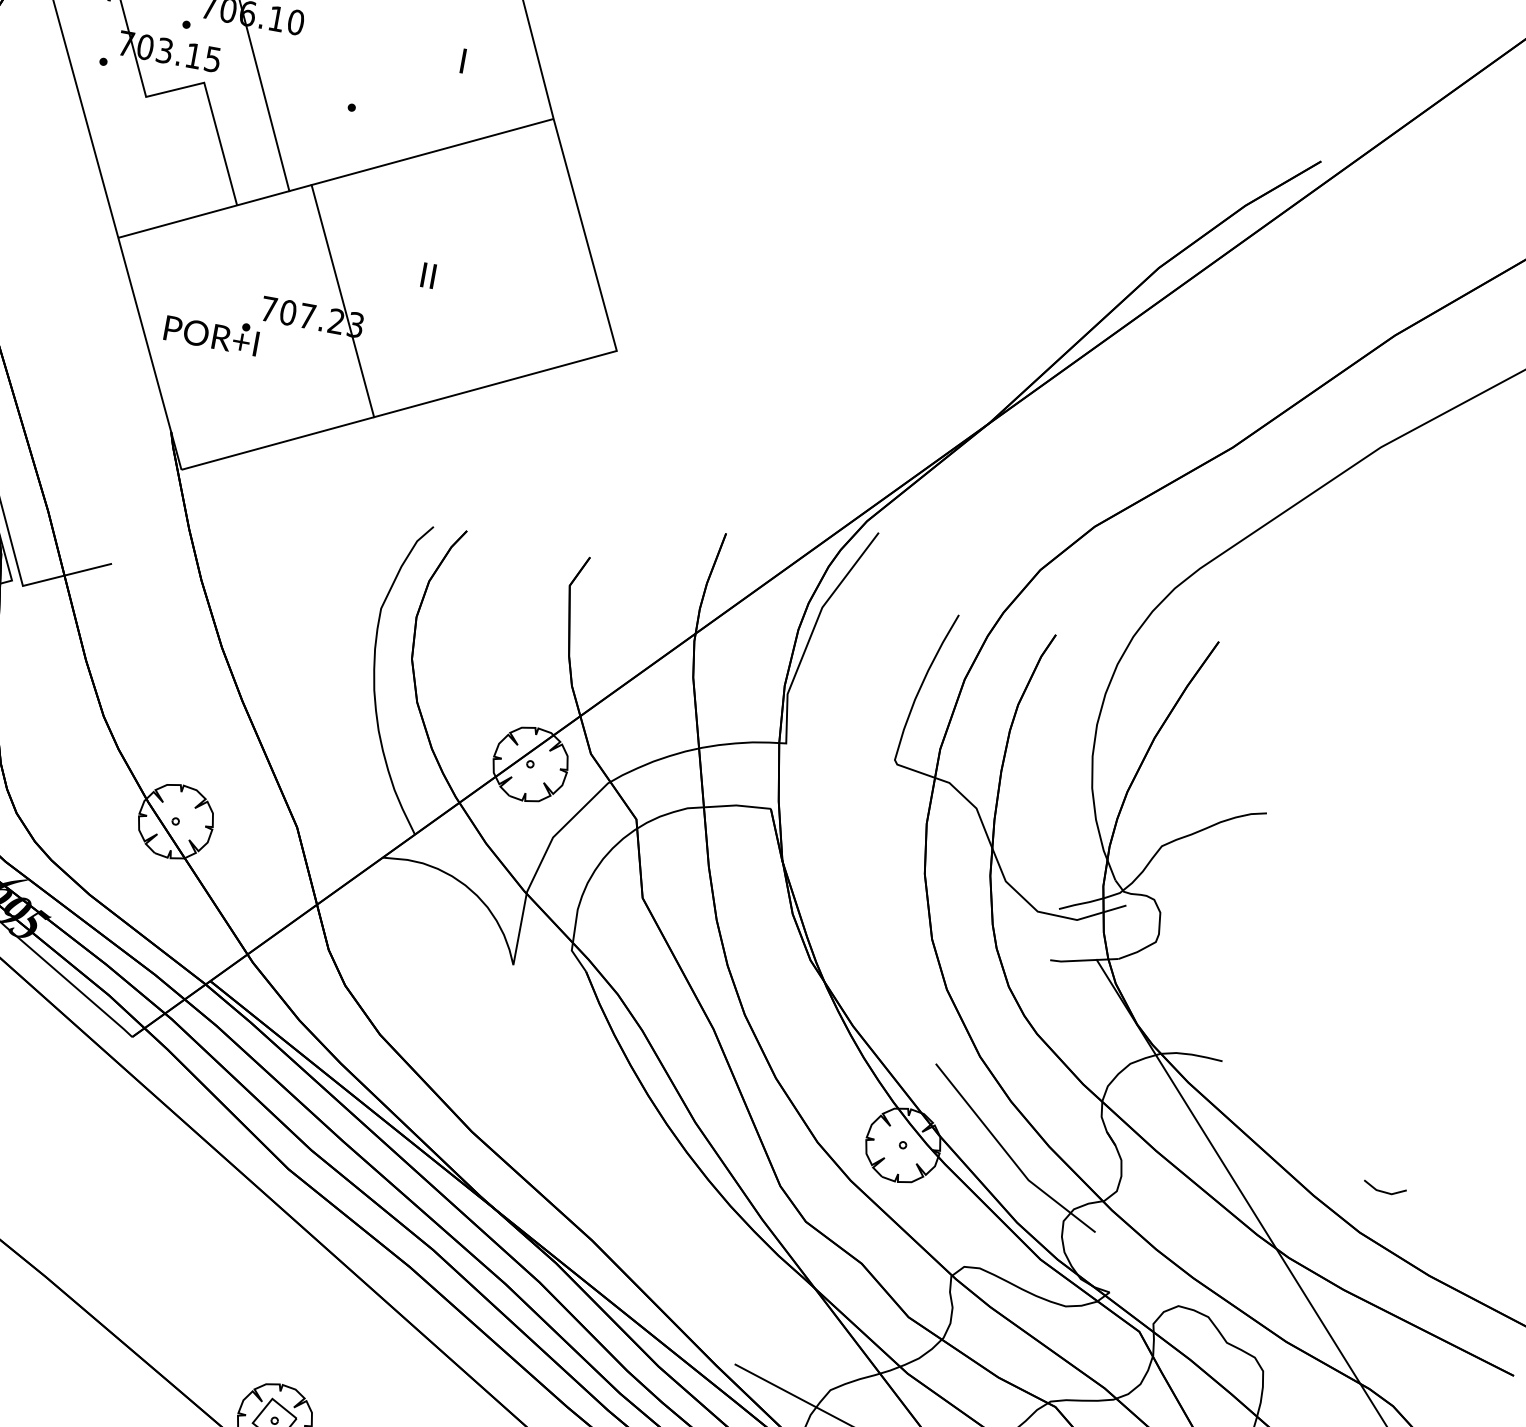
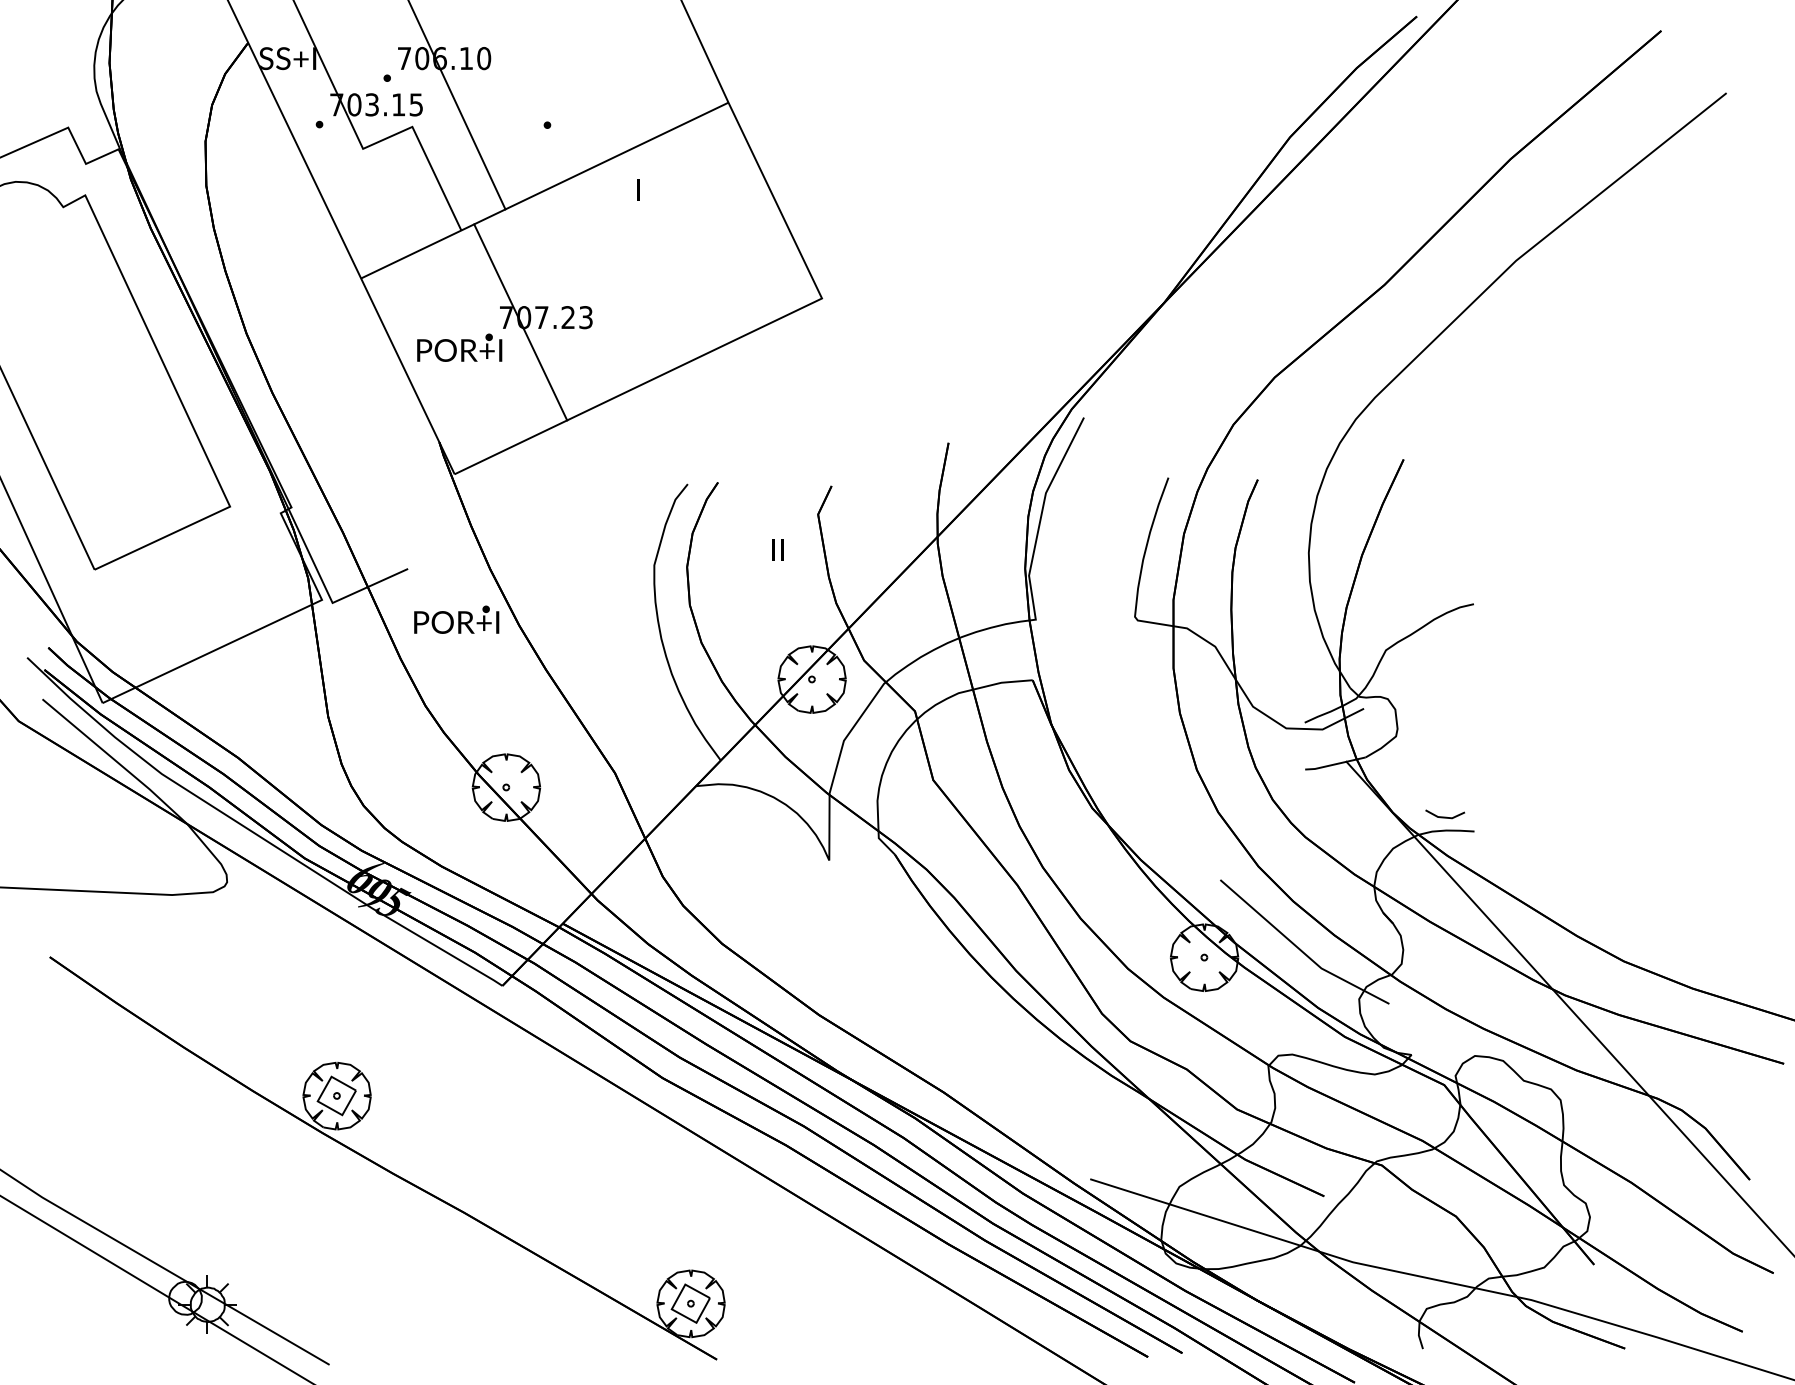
text: (462, 60) -> (638, 189), moved
text: (428, 275) -> (777, 549), moved
line: (342, 301) -> (520, 322), moved
part: (154, 628) -> (456, 619), added
line: (1384, 1191) -> (1445, 816), moved

